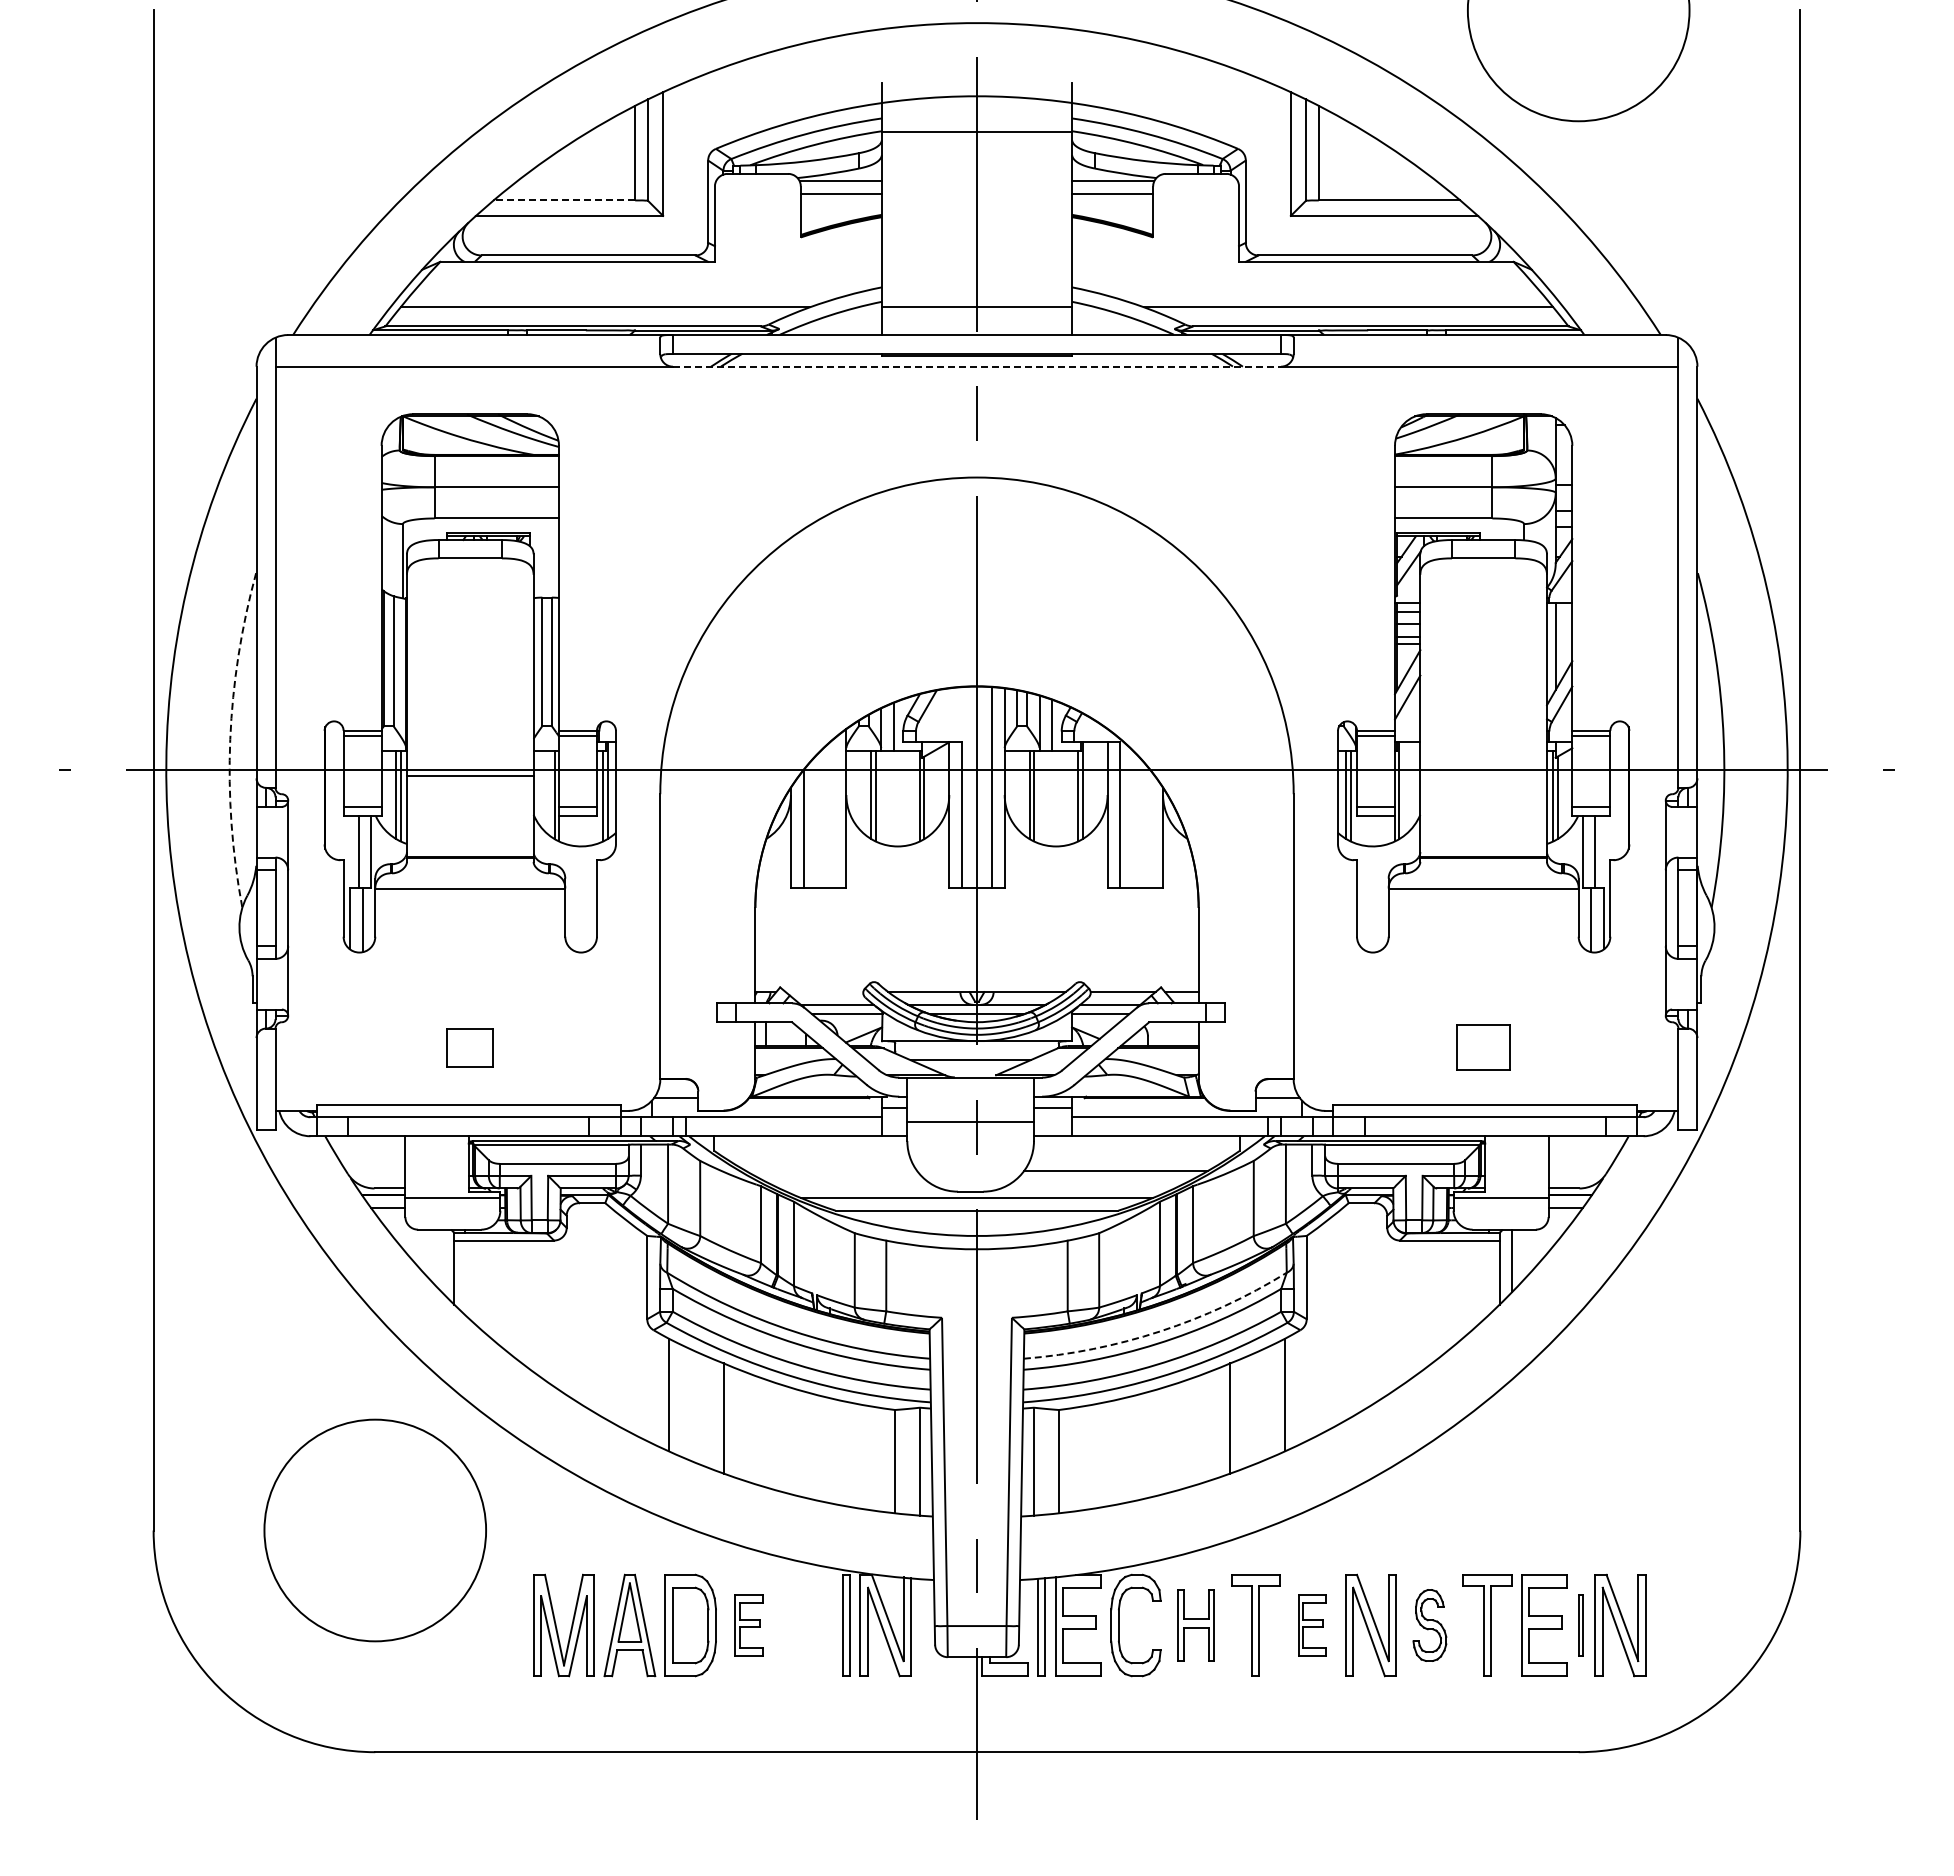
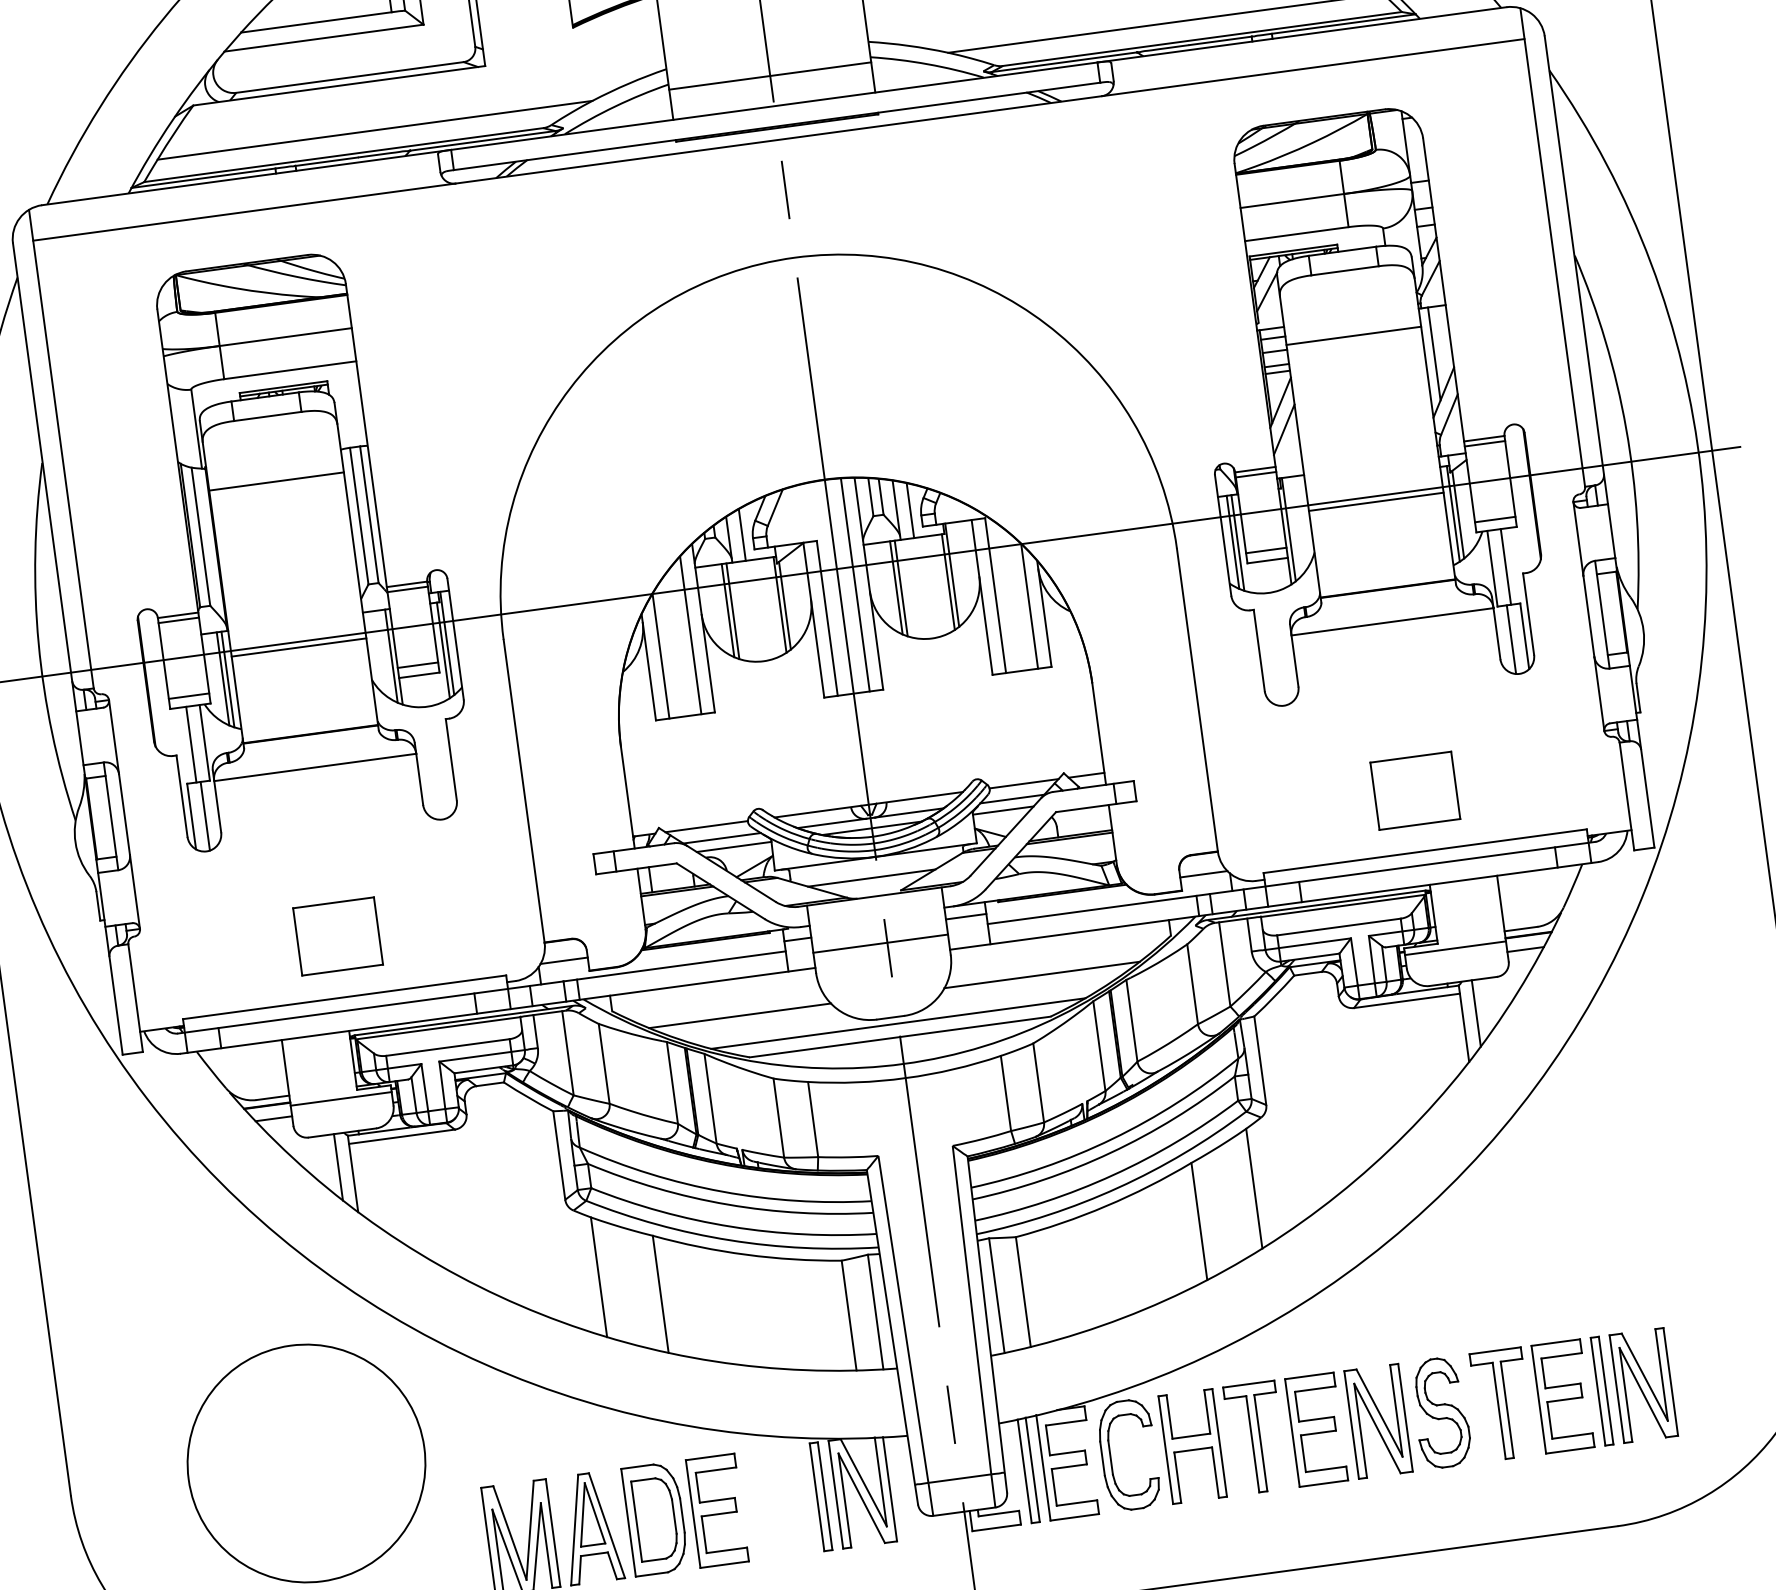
line: (564, 200) -> (316, 22), dashed -> solid
line: (977, 366) -> (779, 139), dashed -> solid
line: (469, 619) -> (275, 481), added
line: (1483, 619) -> (1353, 335), added
arc: (230, 739) -> (38, 643), dashed -> solid
line: (1483, 775) -> (1376, 501), added
line: (833, 813) -> (690, 635), added
line: (1150, 828) -> (1029, 605), added
line: (824, 992) -> (706, 827), added
part: (469, 1047) -> (337, 936), size x1.67
part: (1483, 1047) -> (1415, 790), size x1.43
line: (831, 1171) -> (739, 1016), added
line: (441, 1260) -> (338, 1166), added
arc: (1160, 1331) -> (1112, 1139), dashed -> solid
part: (748, 1625) -> (716, 1510), size x1.67
part: (1195, 1625) -> (1192, 1446), size x1.43
part: (1312, 1625) -> (1316, 1429), size x1.67
part: (1429, 1625) -> (1440, 1412), size x1.43
part: (1580, 1625) -> (1601, 1391), size x1.67

